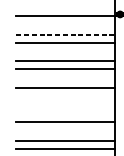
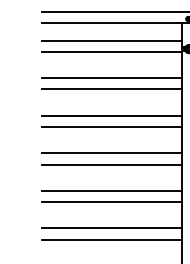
line: (65, 8) -> (111, 40), added
line: (66, 35) -> (112, 78), dashed -> solid
line: (65, 95) -> (111, 164), added
line: (65, 114) -> (111, 190), added

